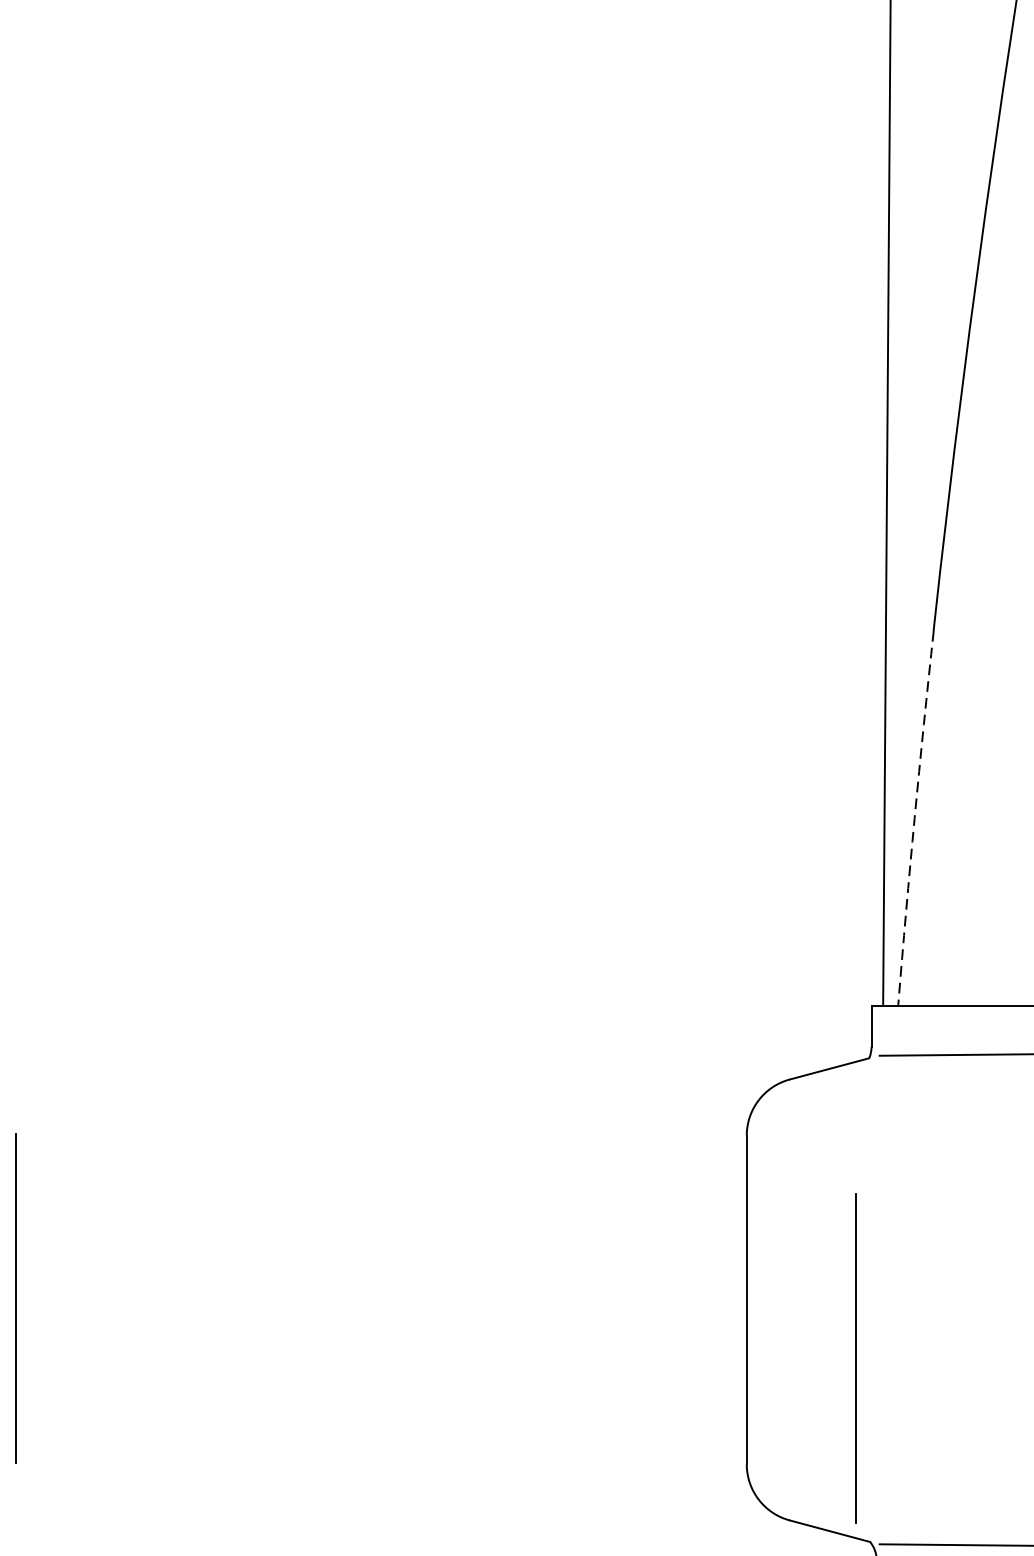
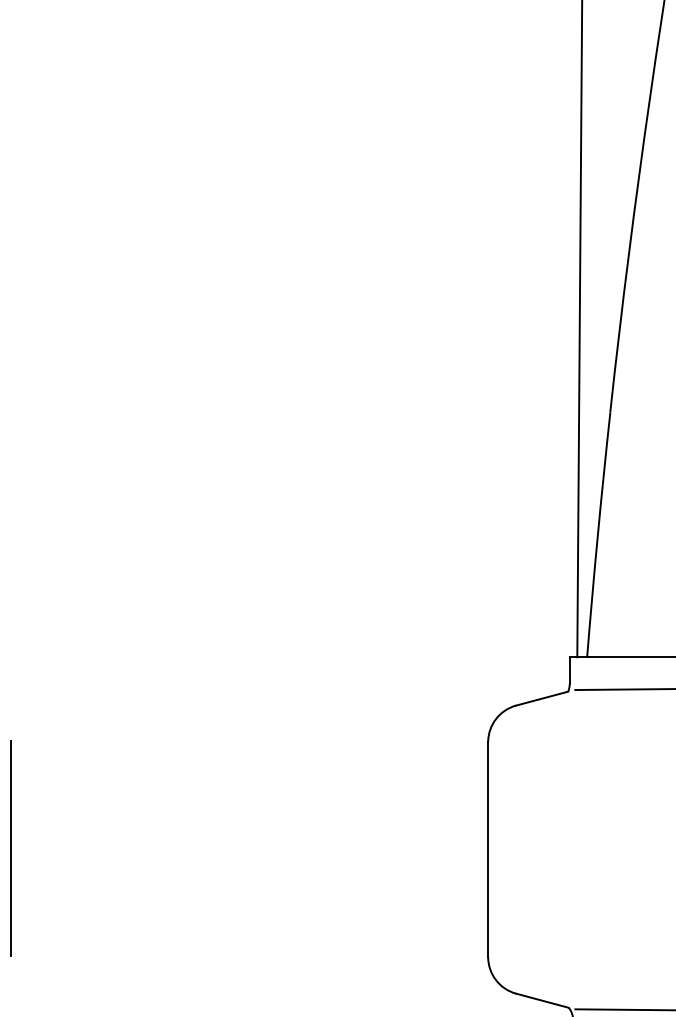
arc: (914, 817) -> (597, 534), dashed -> solid
line: (855, 1357) -> (559, 887), removed

